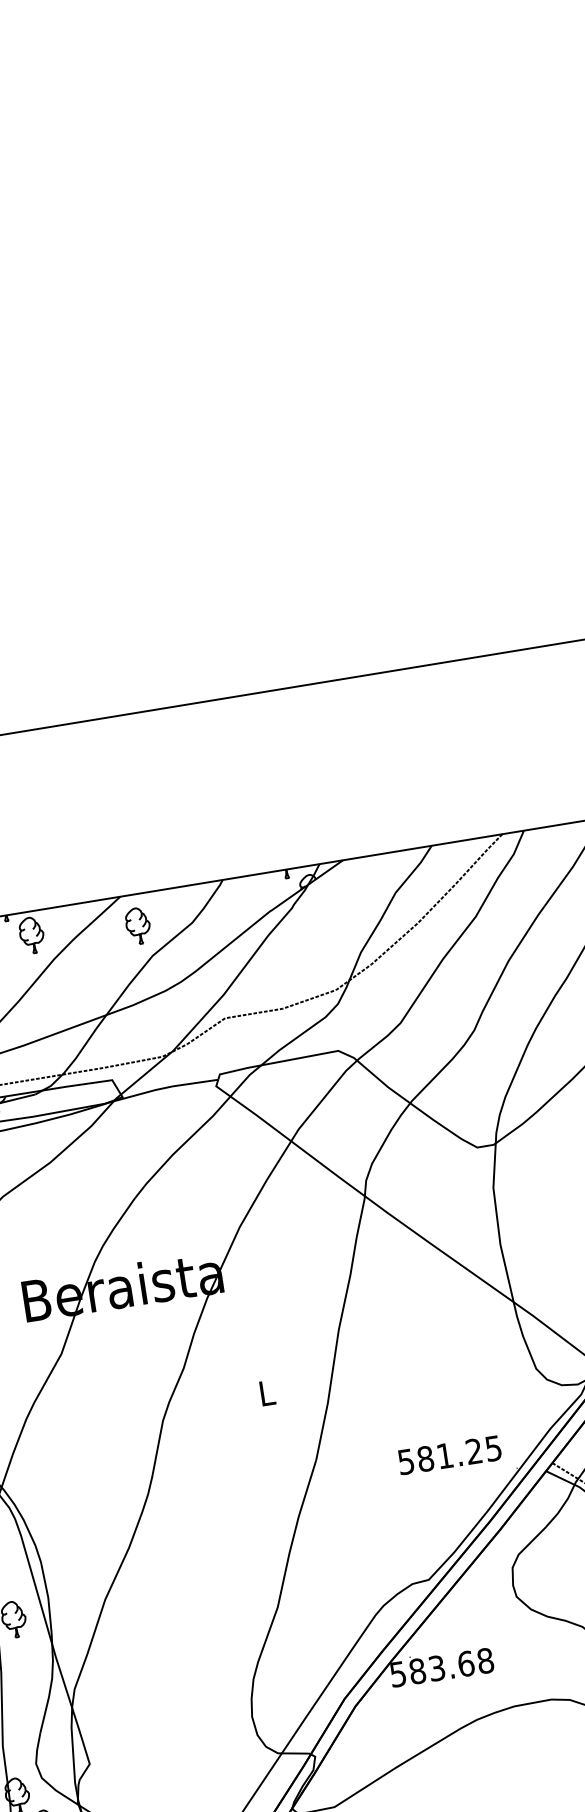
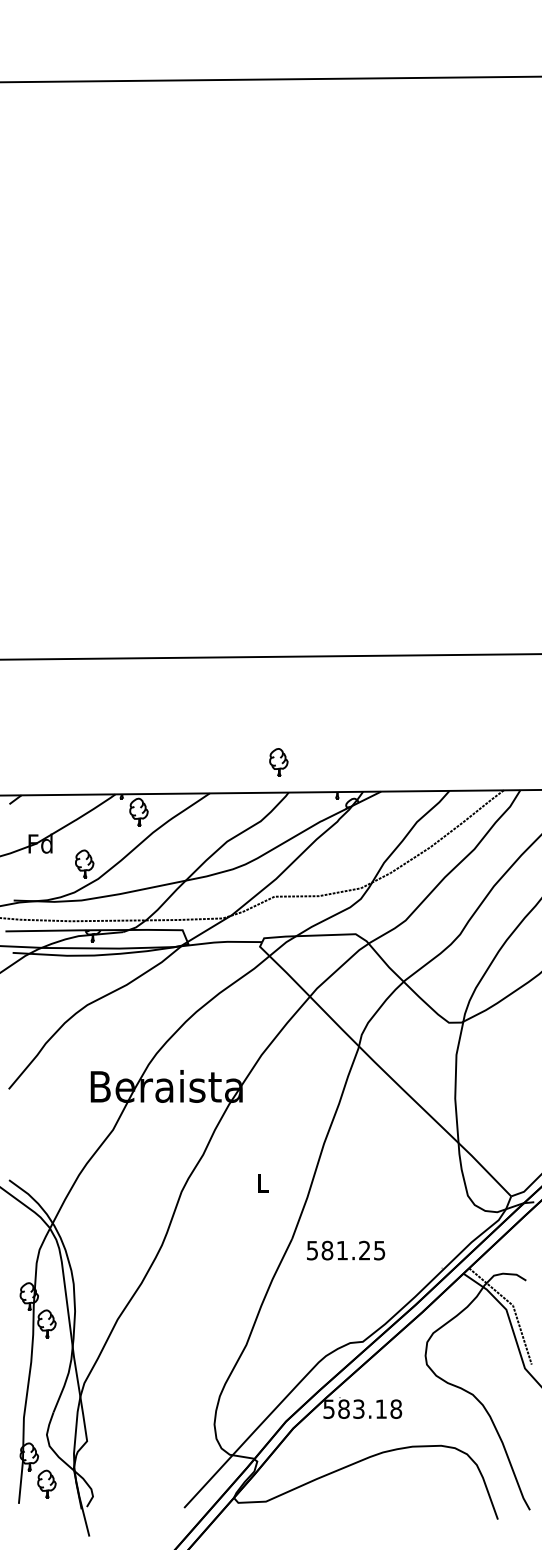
part: (137, 926) -> (278, 762), moved
text: (450, 1454) -> (346, 1250), moved
text: (466, 1662) -> (381, 1408), 583.68 -> 583.18

